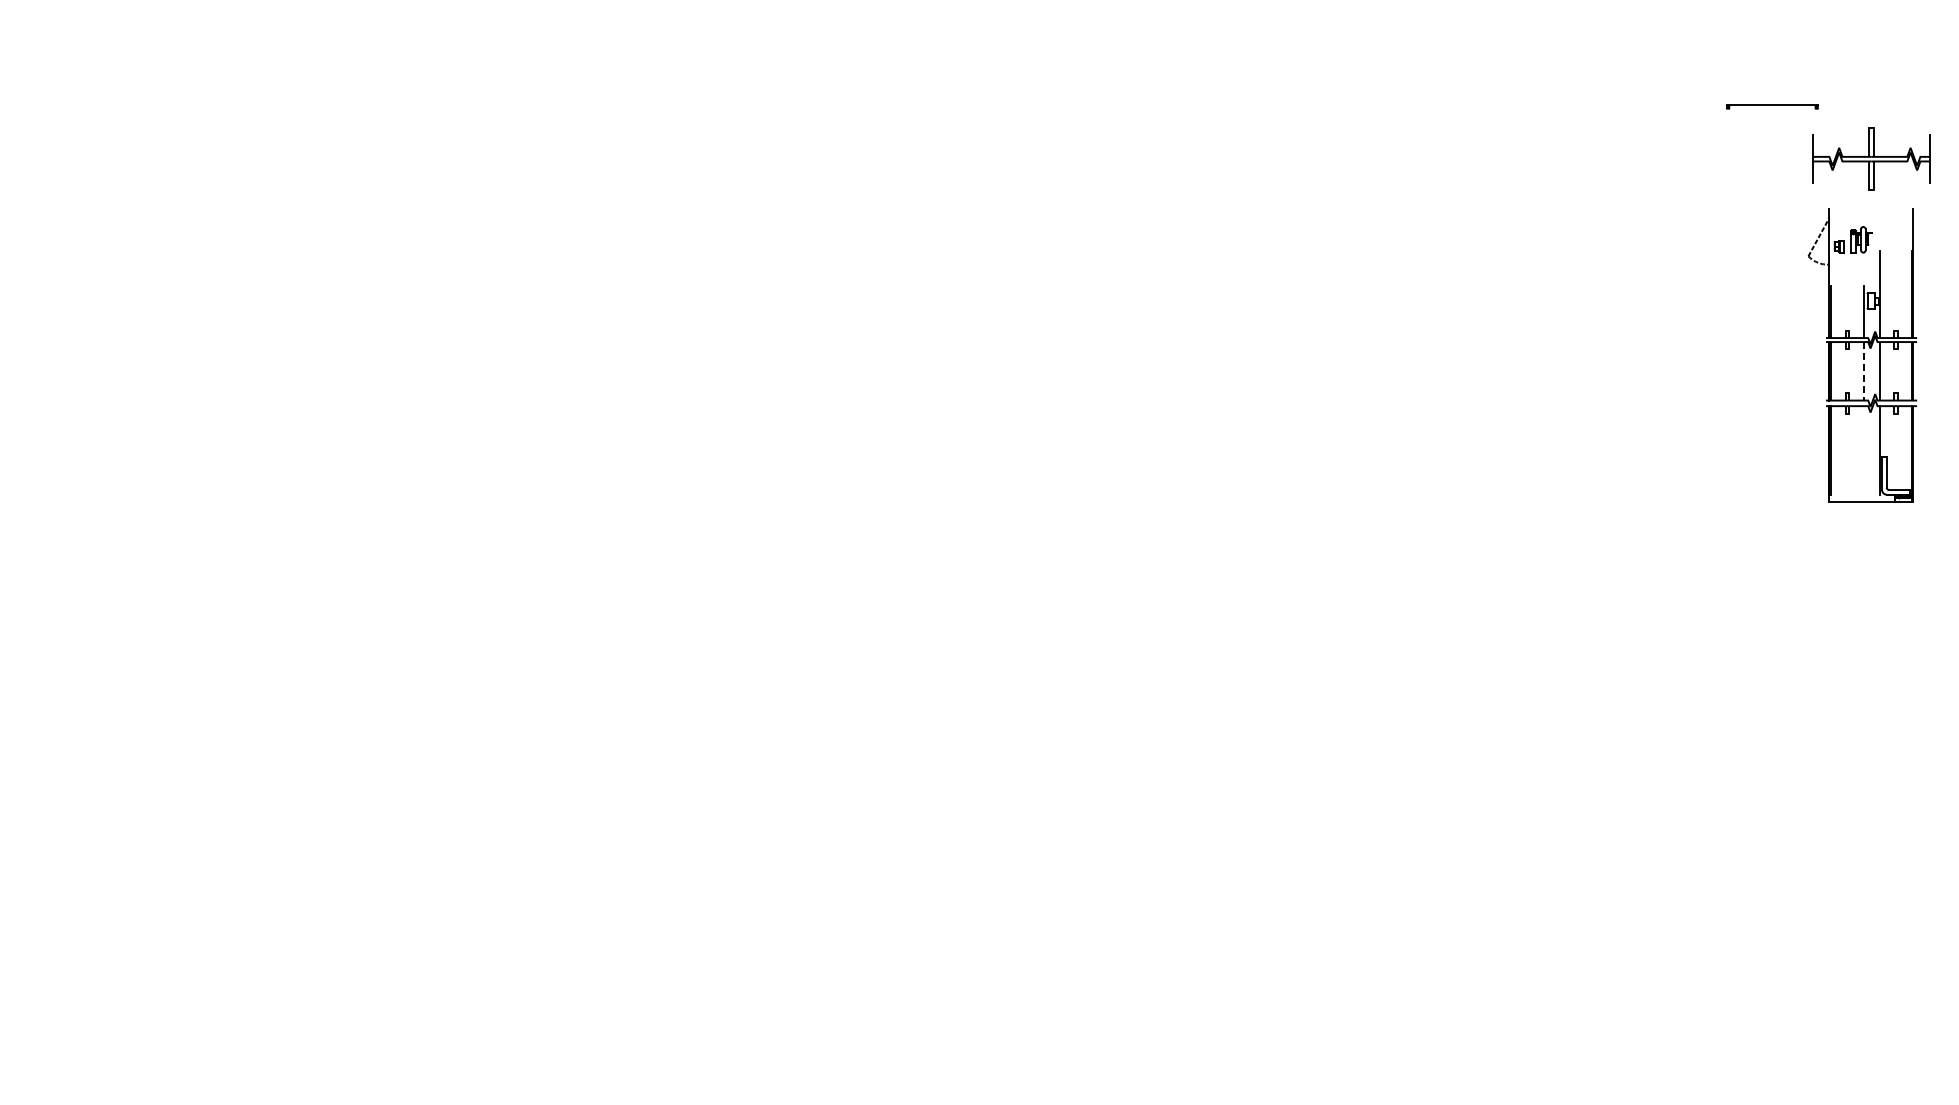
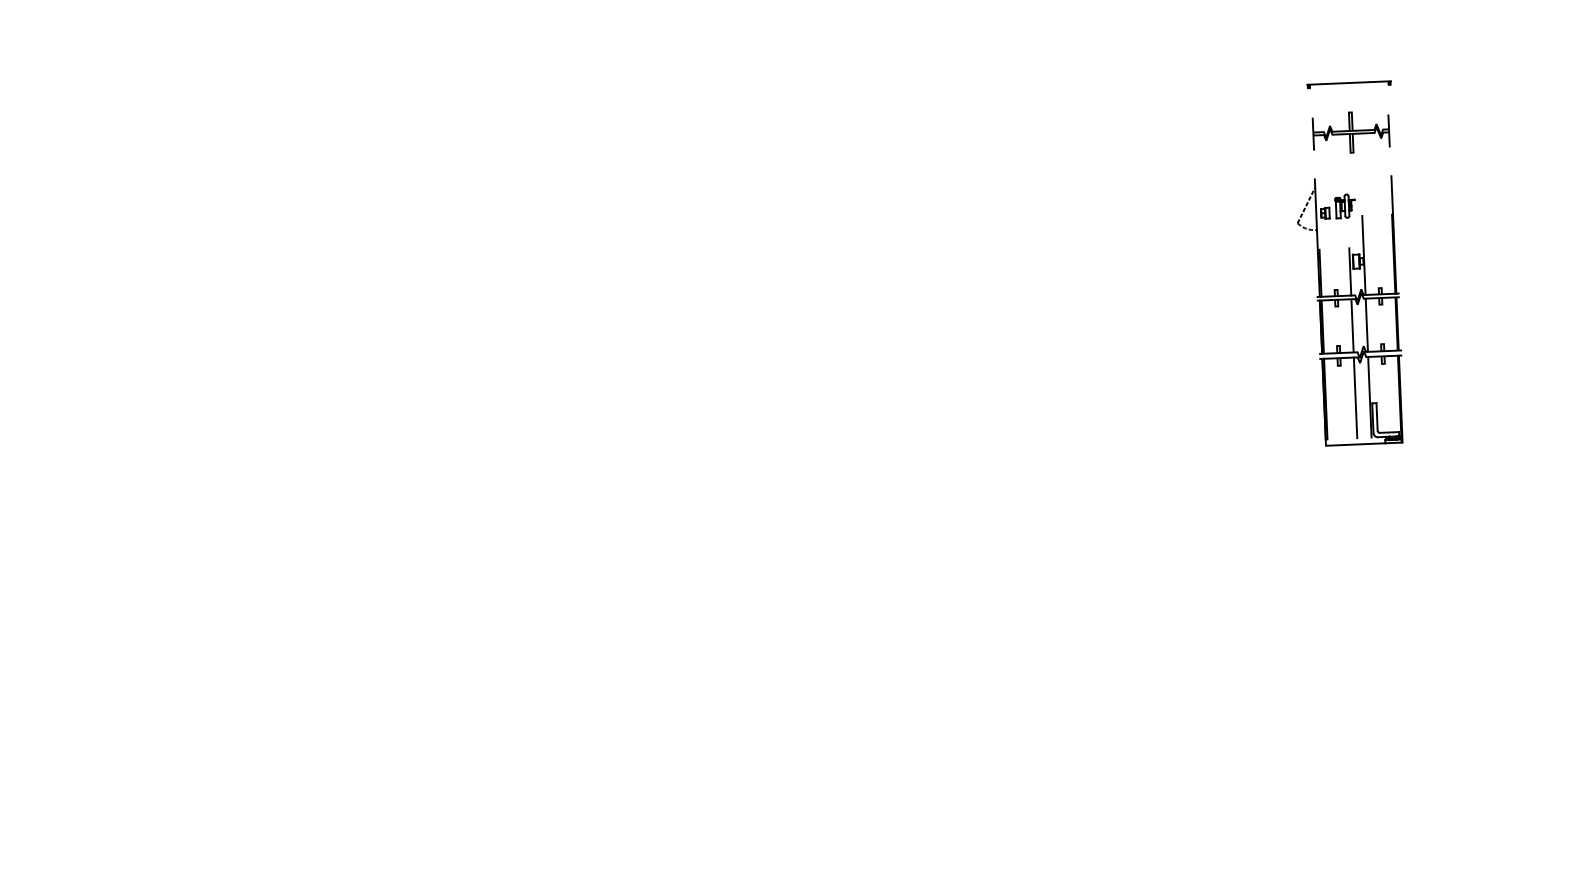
part: (1771, 106) -> (1348, 84), moved
part: (1871, 158) -> (1351, 131), size x0.71
line: (1863, 371) -> (1352, 326), dashed -> solid
line: (1863, 450) -> (1355, 397), added

